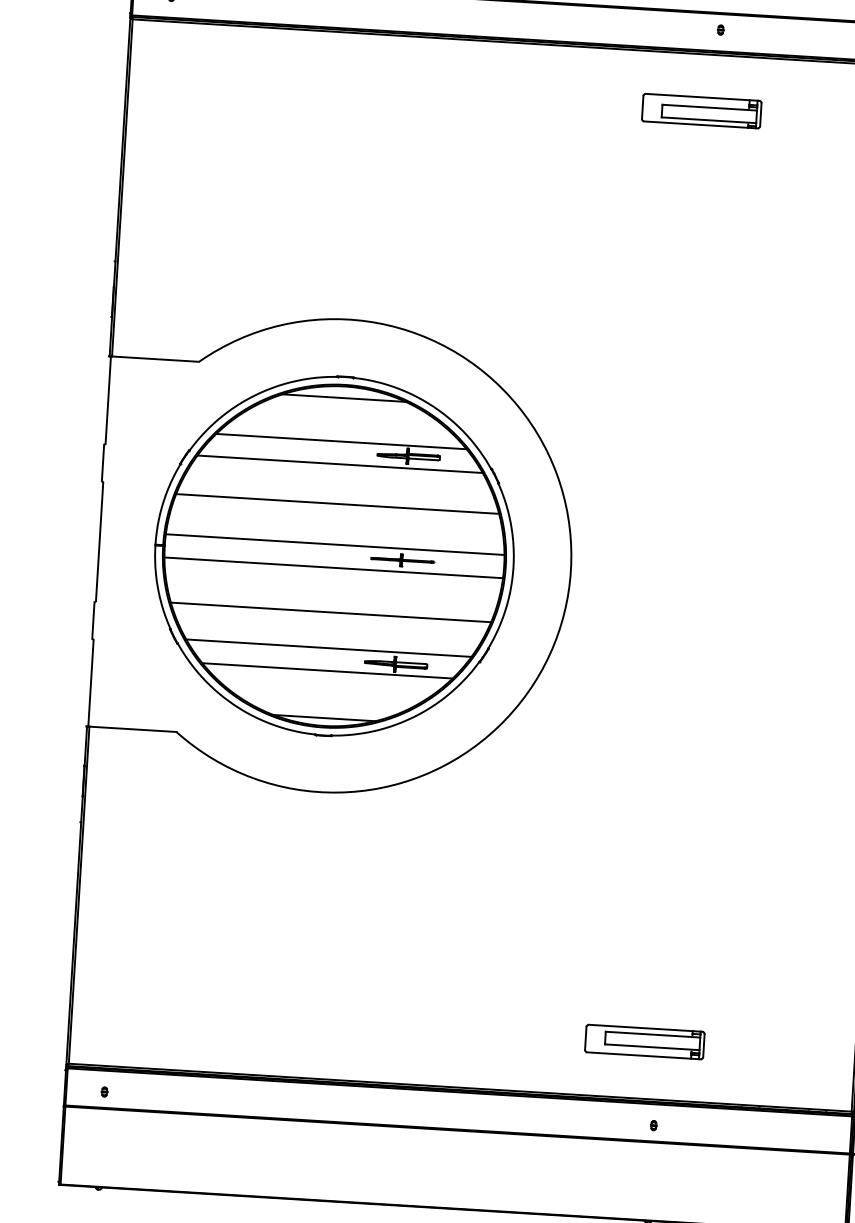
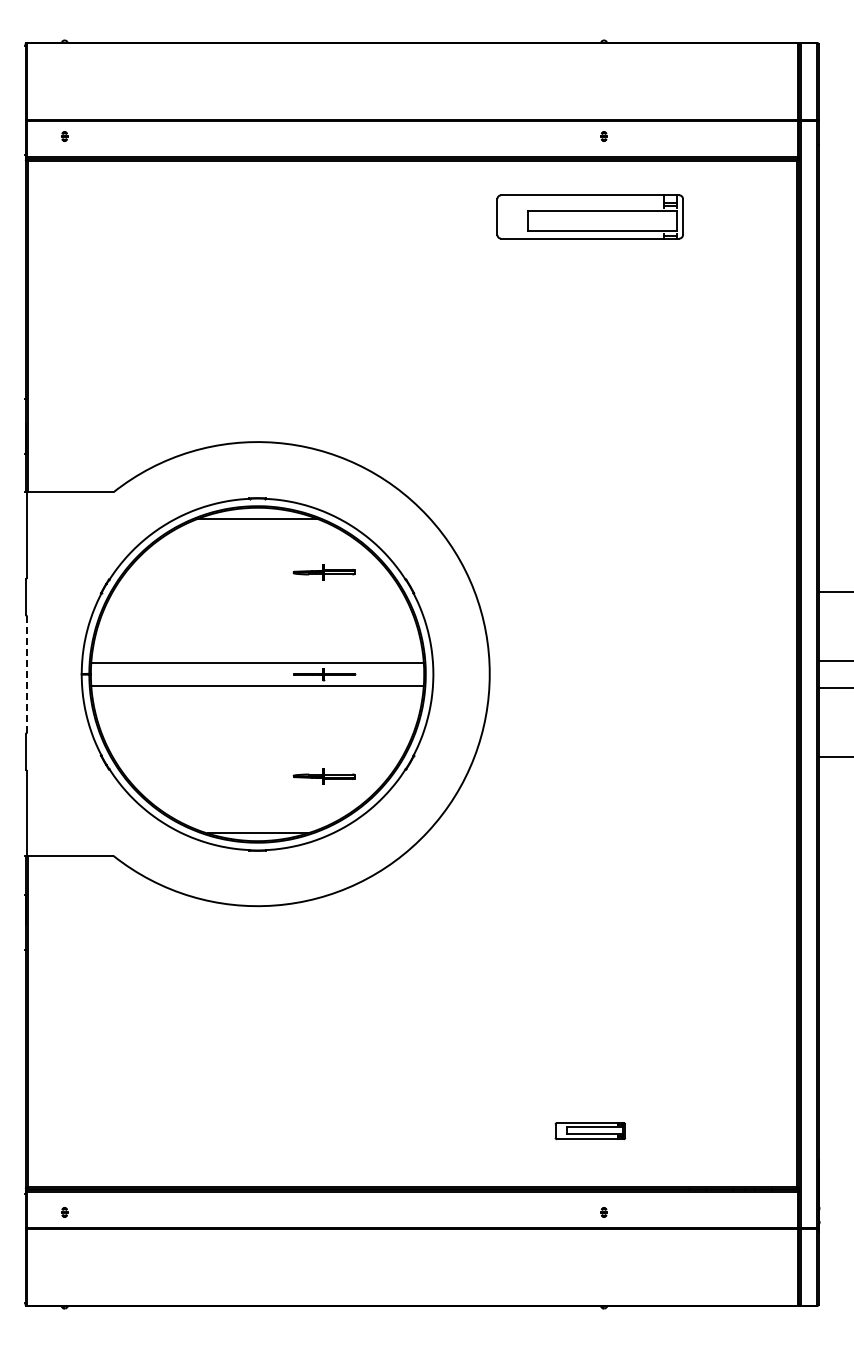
part: (701, 110) -> (590, 216), size x1.6
line: (341, 441) -> (257, 561), removed
line: (340, 464) -> (257, 584), removed
line: (337, 504) -> (257, 623), removed
line: (99, 542) -> (26, 675), solid -> dashed
line: (330, 612) -> (257, 729), removed
line: (328, 647) -> (257, 764), removed
line: (327, 671) -> (257, 787), removed
part: (645, 1041) -> (590, 1130), size x0.6

